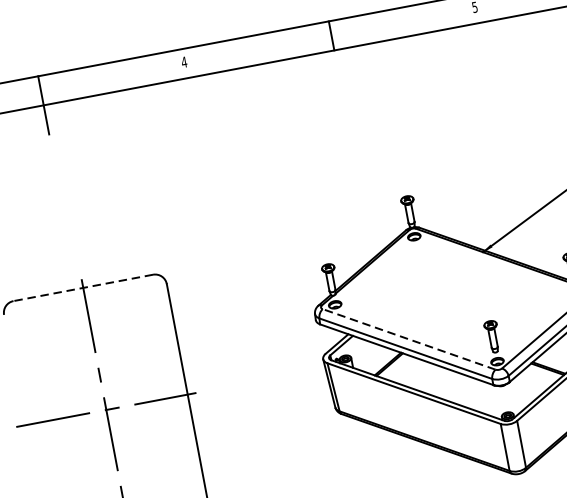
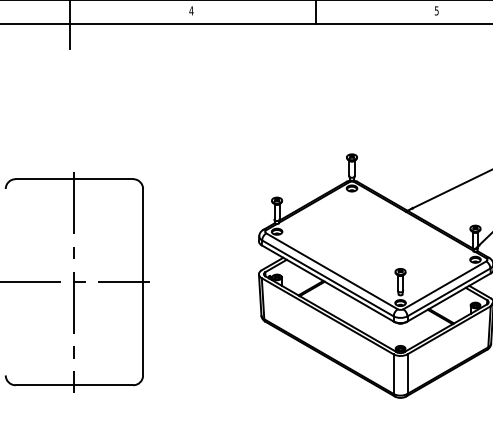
line: (83, 288) -> (74, 179), dashed -> solid
line: (409, 339) -> (332, 271), dashed -> solid

